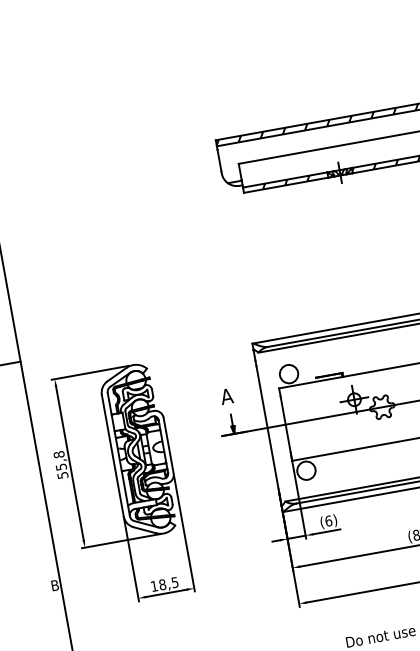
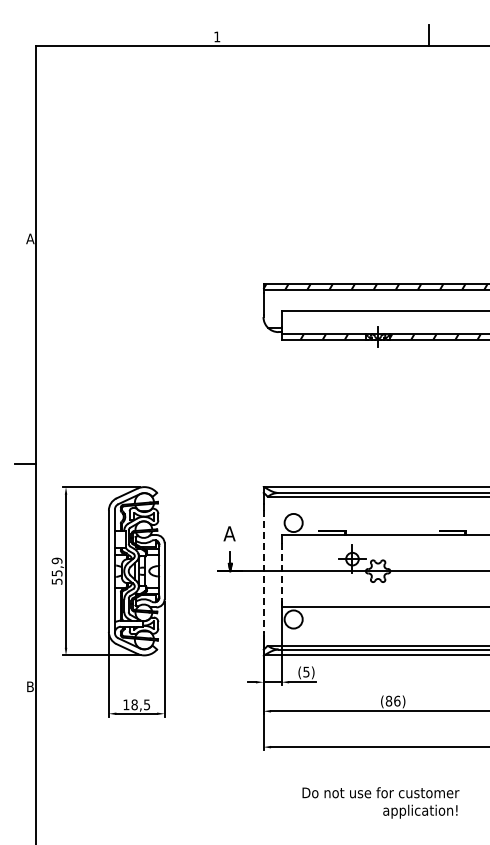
line: (285, 424) -> (281, 571), solid -> dashed
line: (267, 428) -> (263, 571), solid -> dashed
text: (59, 454) -> (57, 560), 55,8 -> 55,9
text: (328, 520) -> (306, 671), (6) -> (5)

